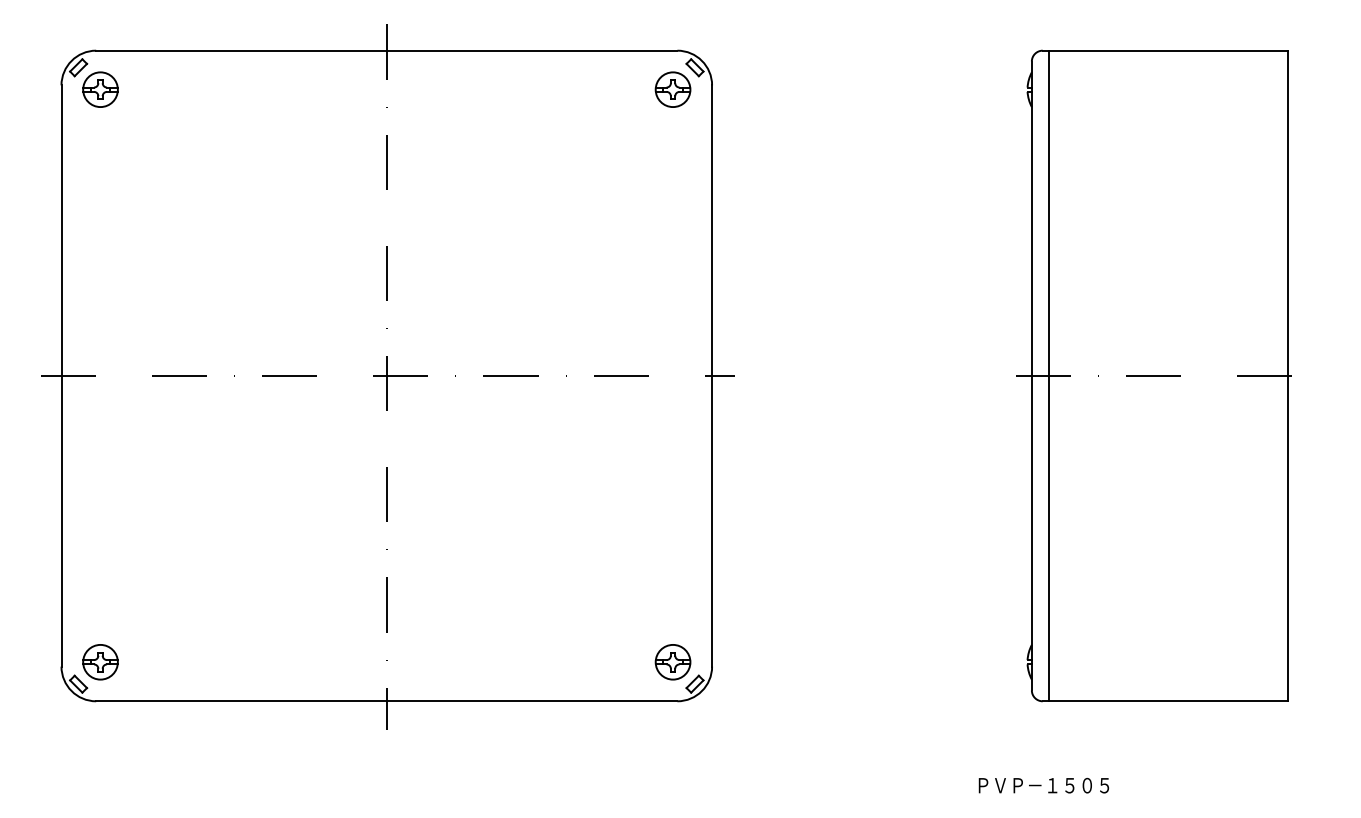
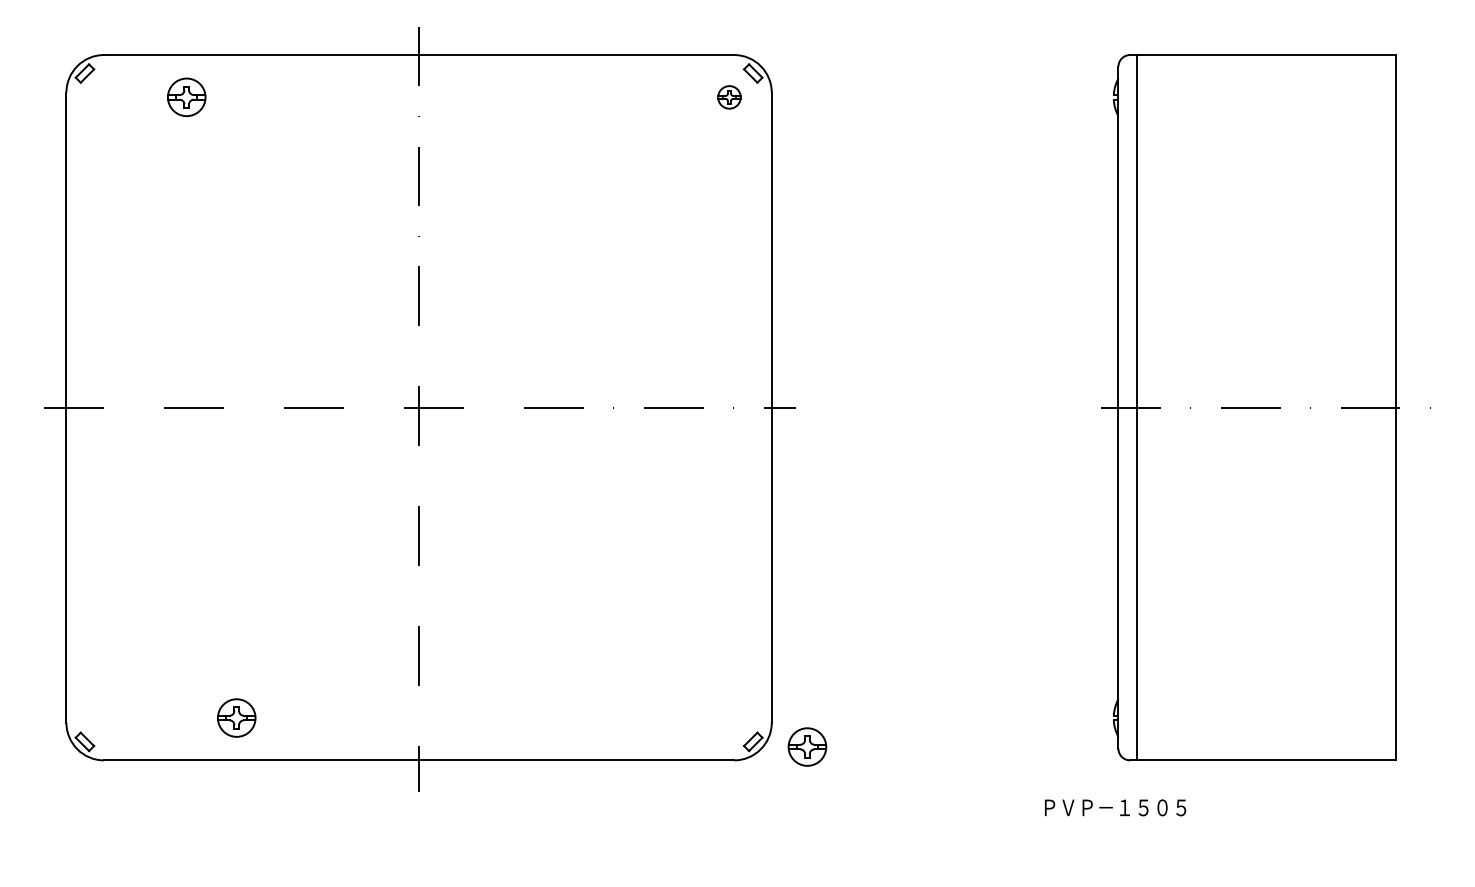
part: (100, 89) -> (186, 97), moved
part: (673, 89) -> (729, 97), size x0.6
part: (100, 661) -> (236, 717), moved
part: (673, 661) -> (807, 746), moved
text: (1043, 785) -> (1115, 807), moved

